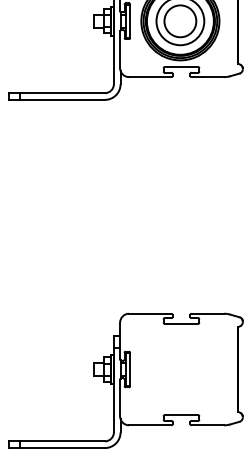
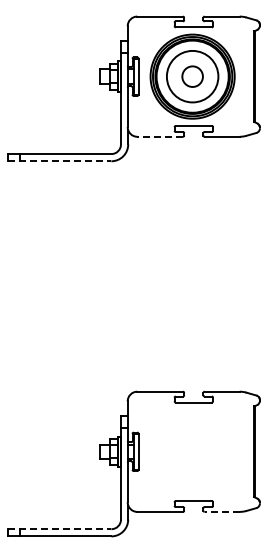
circle: (180, 21) -> (192, 76), size x0.6
line: (150, 76) -> (160, 136), solid -> dashed
line: (56, 100) -> (59, 161), solid -> dashed
line: (208, 424) -> (222, 511), solid -> dashed
line: (56, 441) -> (59, 529), solid -> dashed

